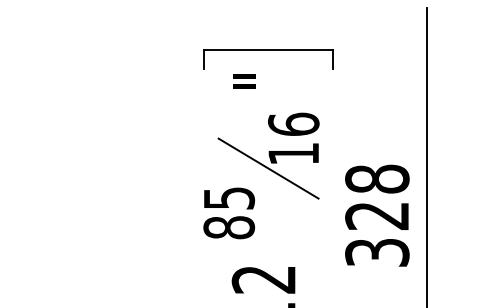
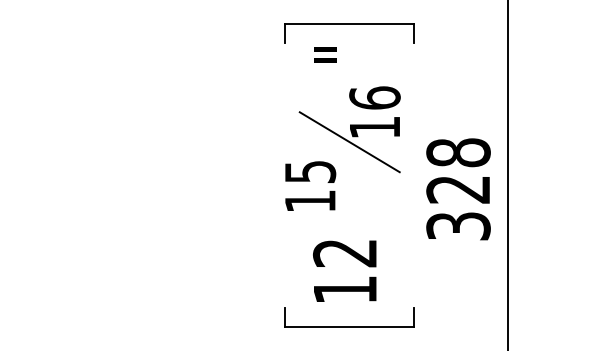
text: (229, 226) -> (310, 200), 85 -> 15

